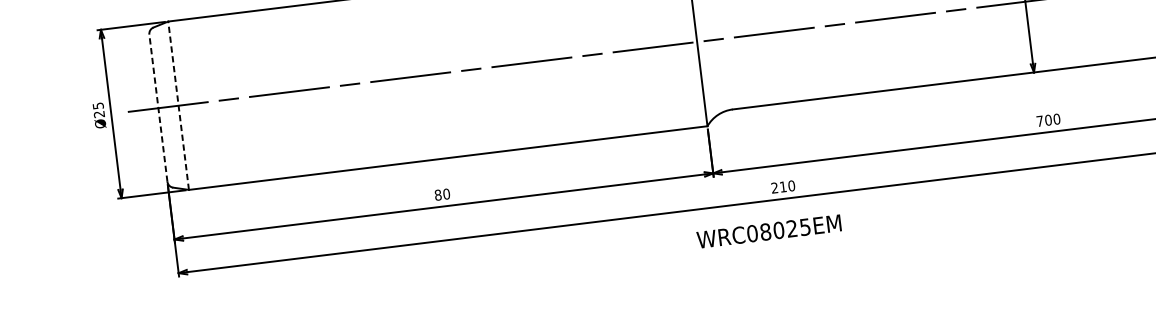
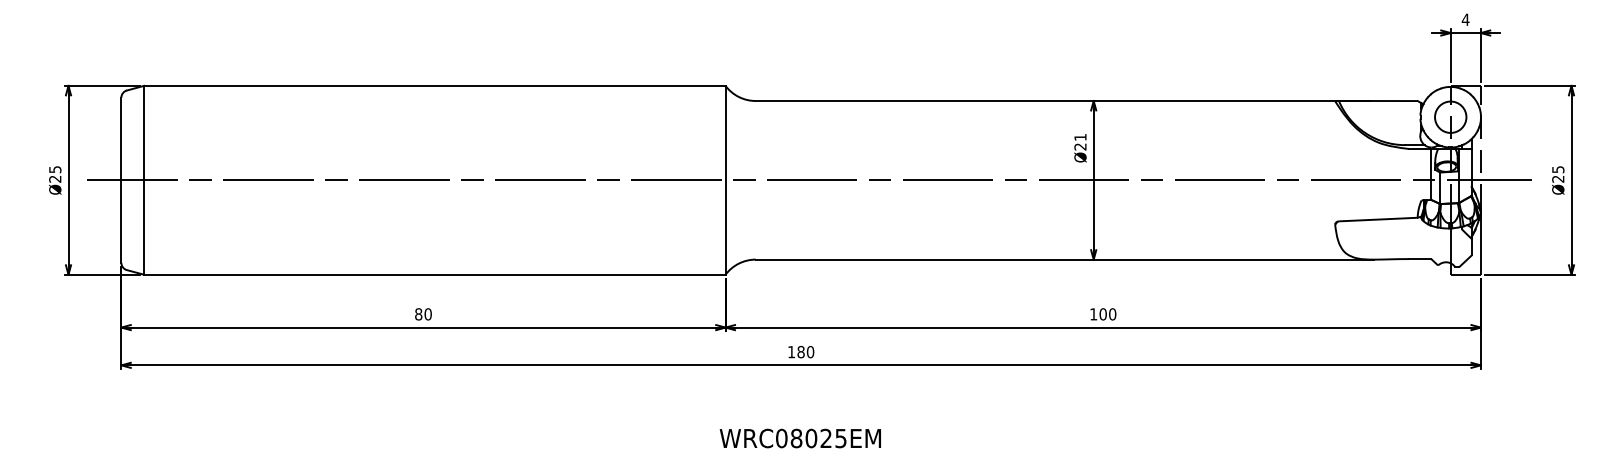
line: (178, 104) -> (144, 179), dashed -> solid
line: (158, 108) -> (121, 180), dashed -> solid
text: (1039, 121) -> (1093, 314), 700 -> 100
text: (779, 187) -> (796, 352), 210 -> 180
text: (768, 231) -> (799, 438), moved

